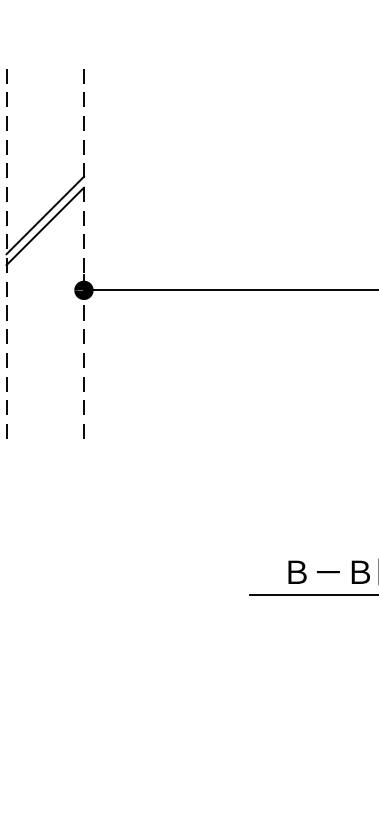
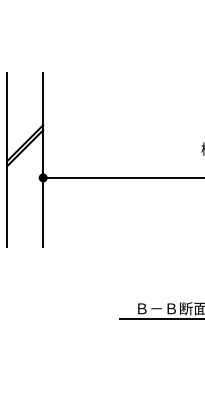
line: (7, 250) -> (7, 159), dashed -> solid
line: (84, 250) -> (43, 159), dashed -> solid

